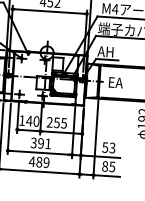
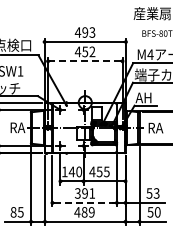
line: (48, 11) -> (84, 61), solid -> dashed
text: (115, 82) -> (155, 127), EA -> RA
text: (49, 121) -> (92, 171), 255 -> 455
line: (40, 152) -> (85, 202), solid -> dashed
text: (108, 166) -> (153, 212), 85 -> 50

